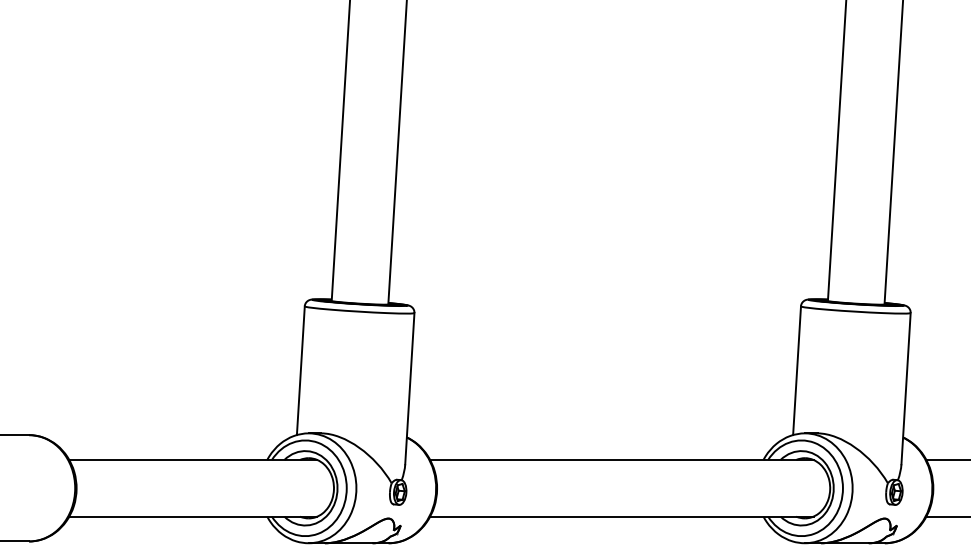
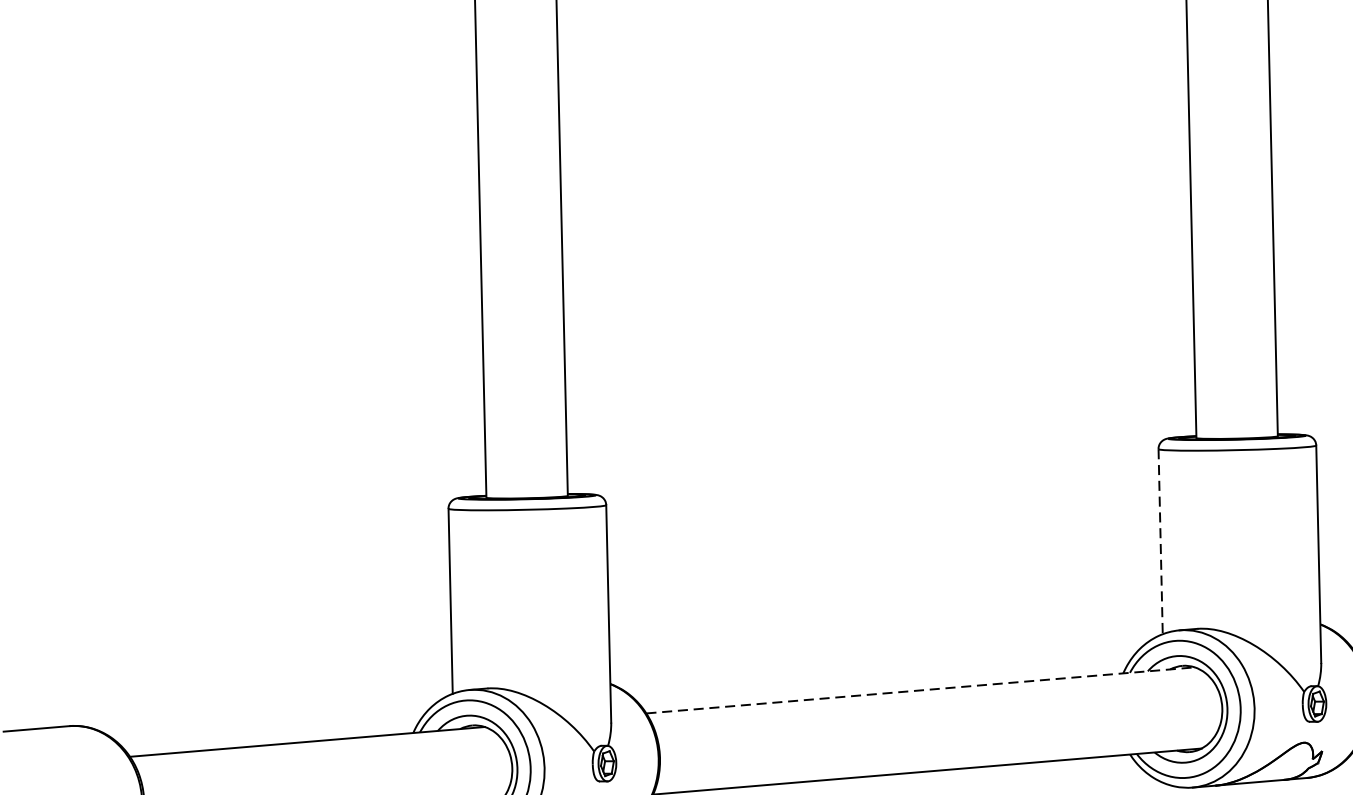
line: (797, 371) -> (1161, 542), solid -> dashed
line: (621, 459) -> (920, 689), solid -> dashed

